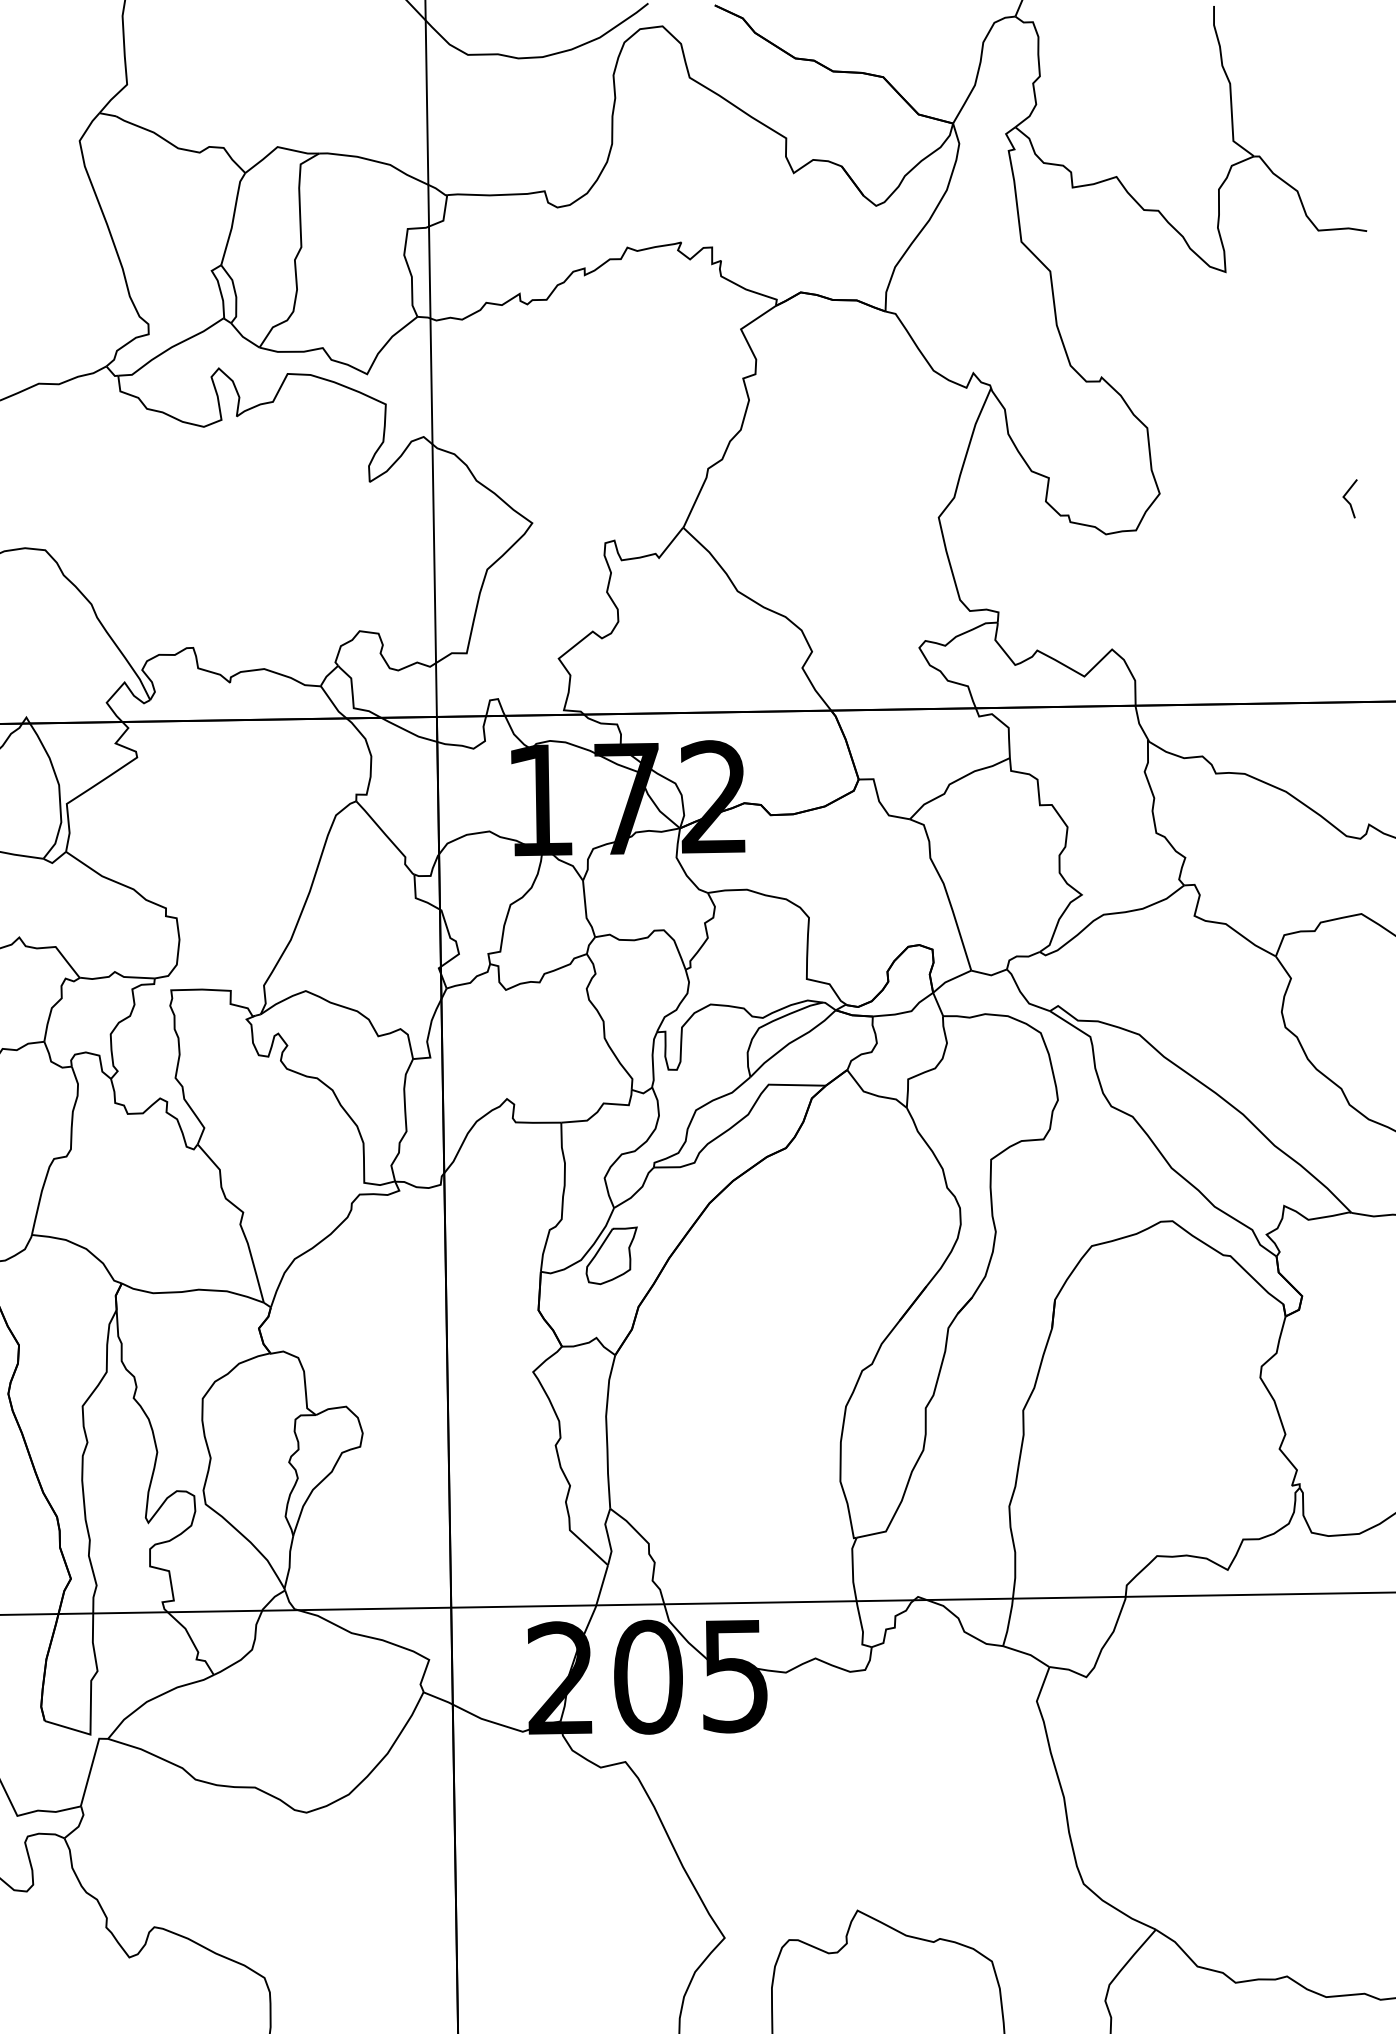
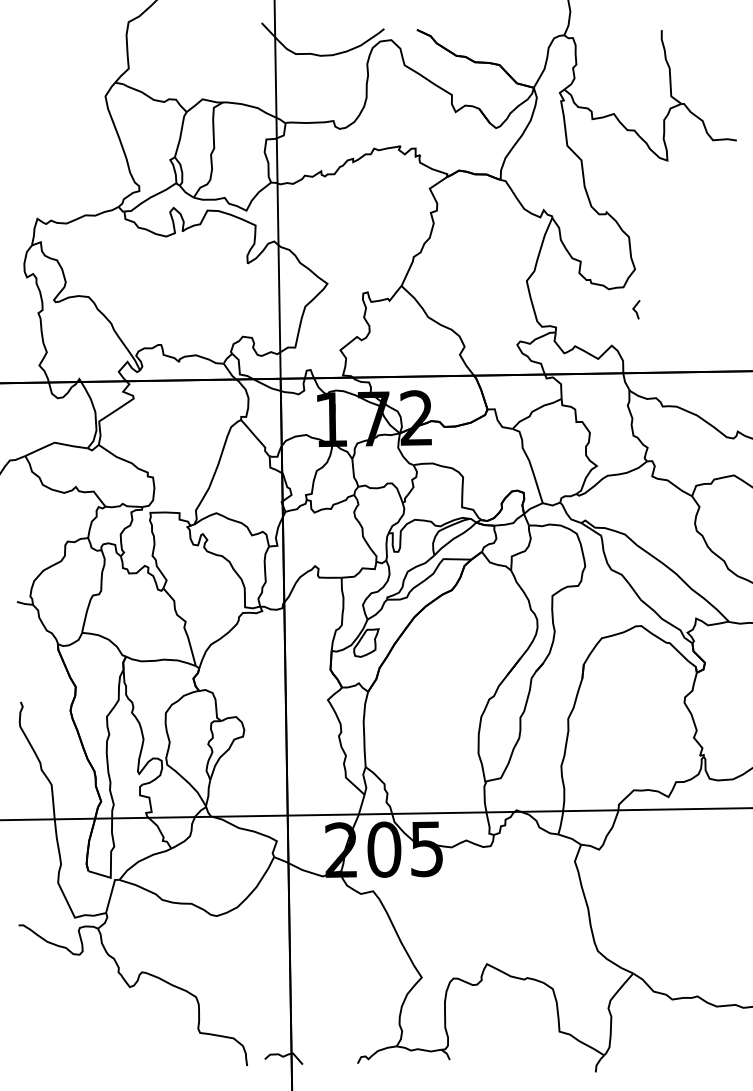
line: (1348, 498) -> (635, 309), moved

